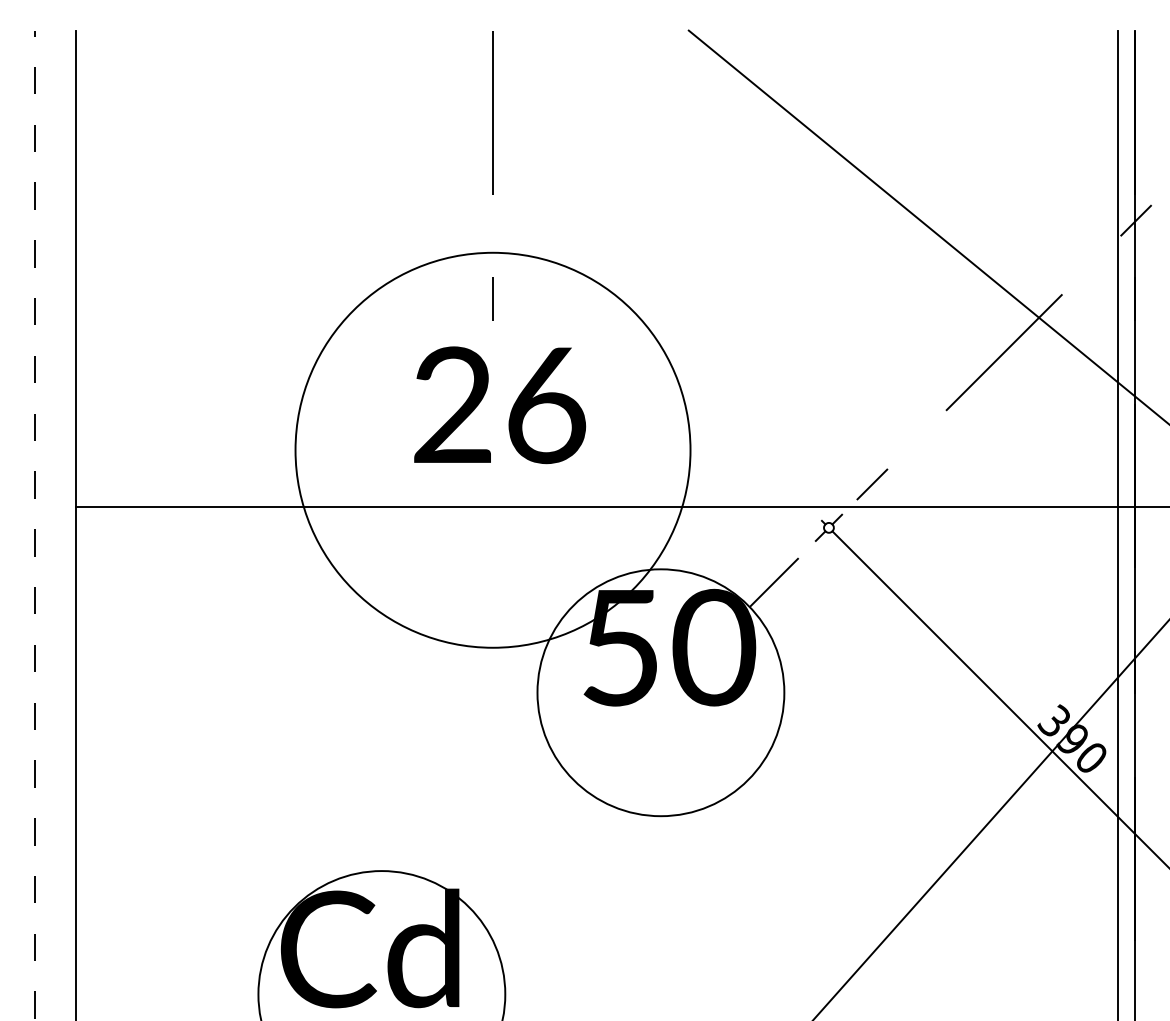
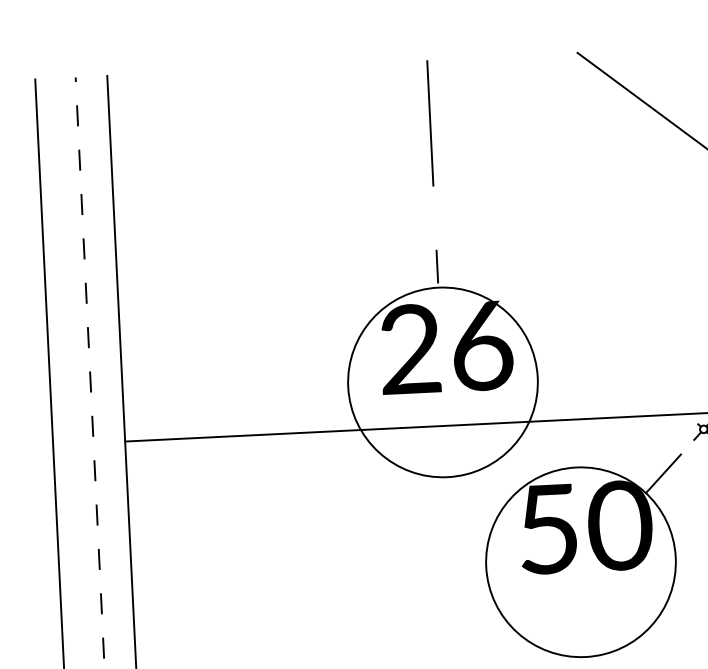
circle: (492, 449) -> (442, 381), size x0.62

